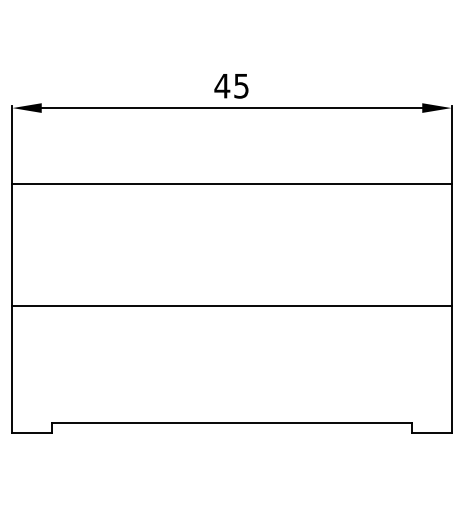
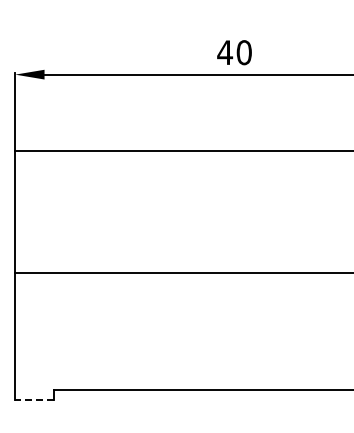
text: (241, 85) -> (244, 52), 45 -> 40
line: (31, 433) -> (34, 400), solid -> dashed

